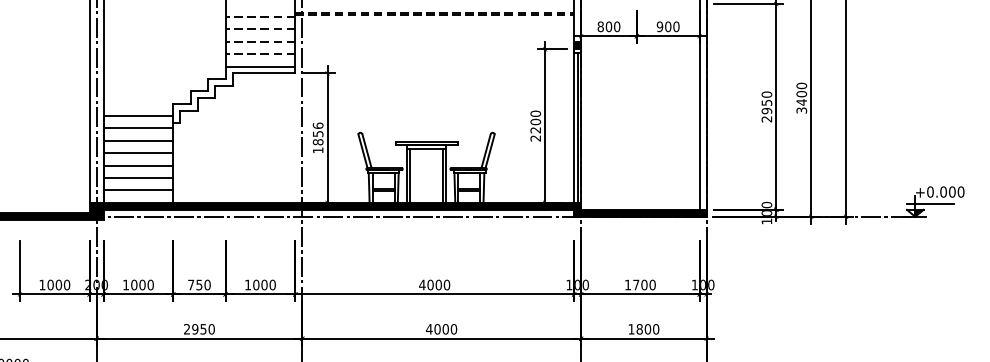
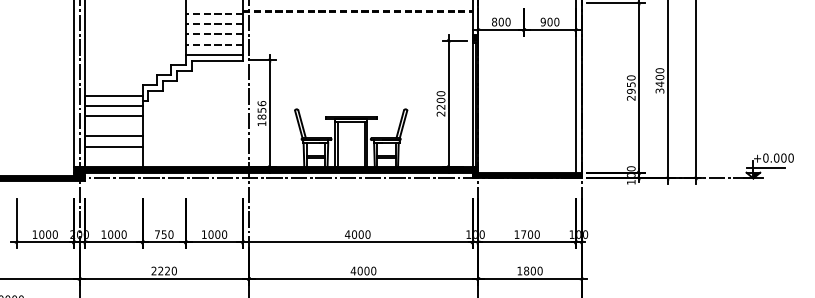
line: (138, 153) -> (114, 126), removed
line: (138, 190) -> (114, 156), removed
text: (199, 329) -> (164, 271), 2950 -> 2220

